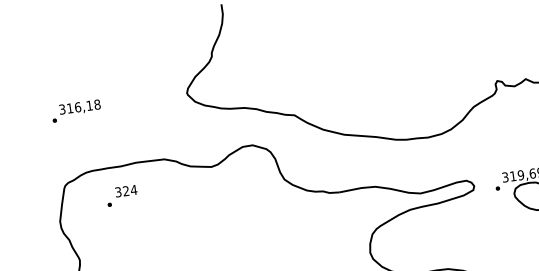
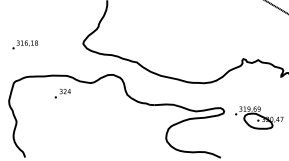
text: (121, 195) -> (62, 93), moved

